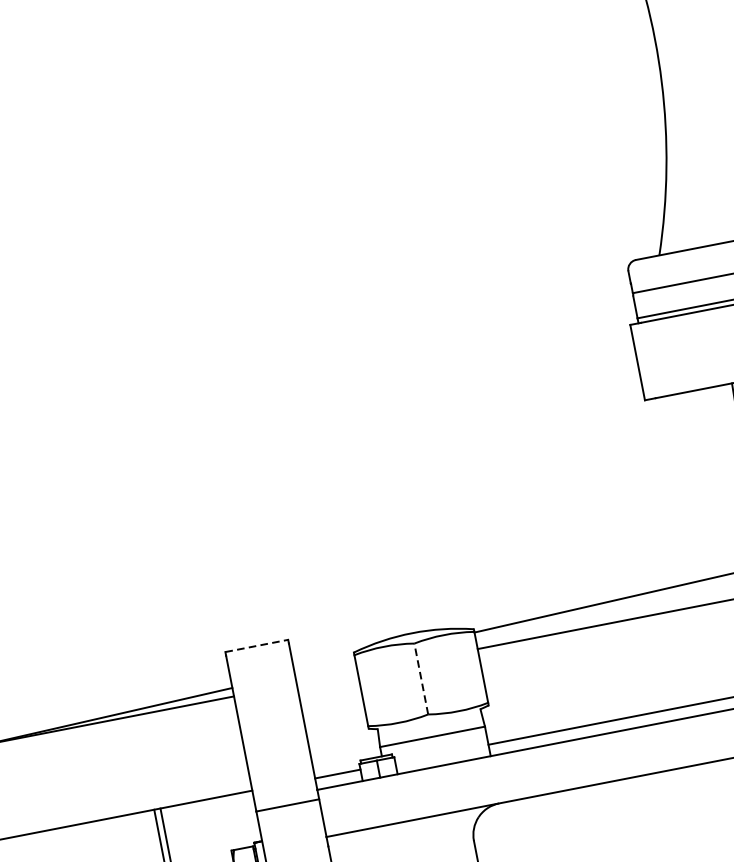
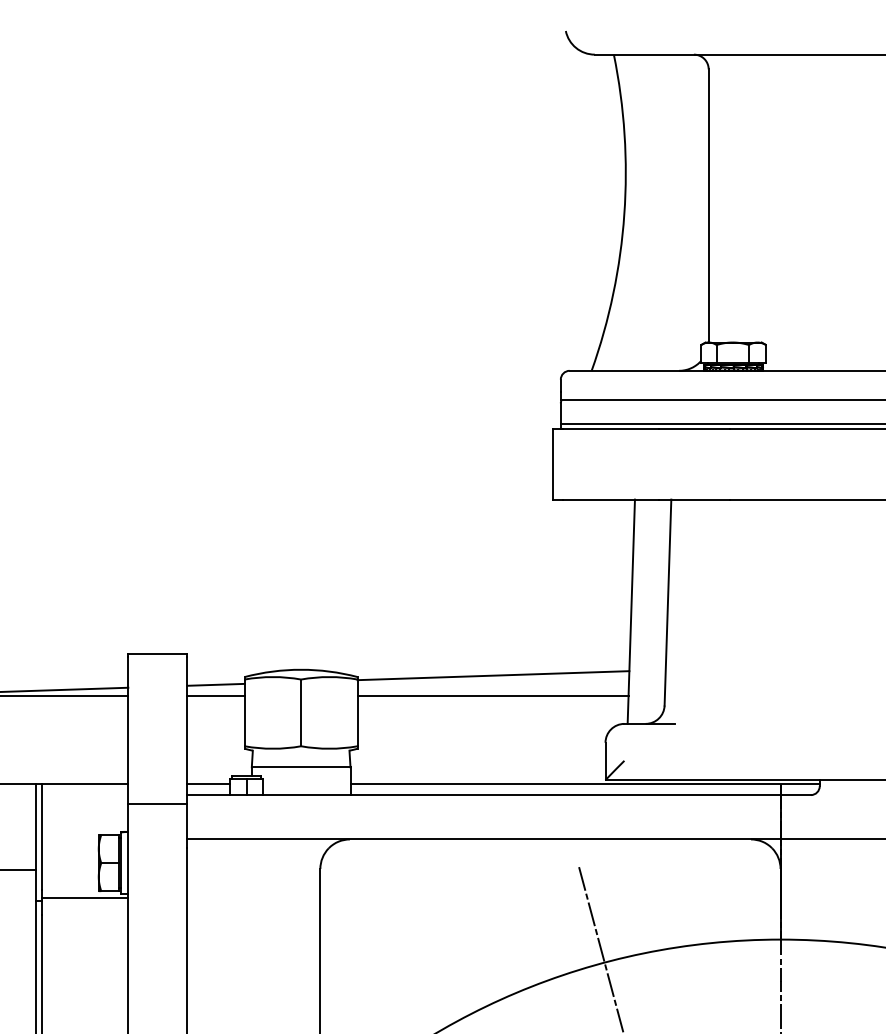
line: (256, 645) -> (157, 653), dashed -> solid
line: (324, 666) -> (215, 684), added
line: (326, 678) -> (215, 695), added
line: (421, 678) -> (301, 712), dashed -> solid

